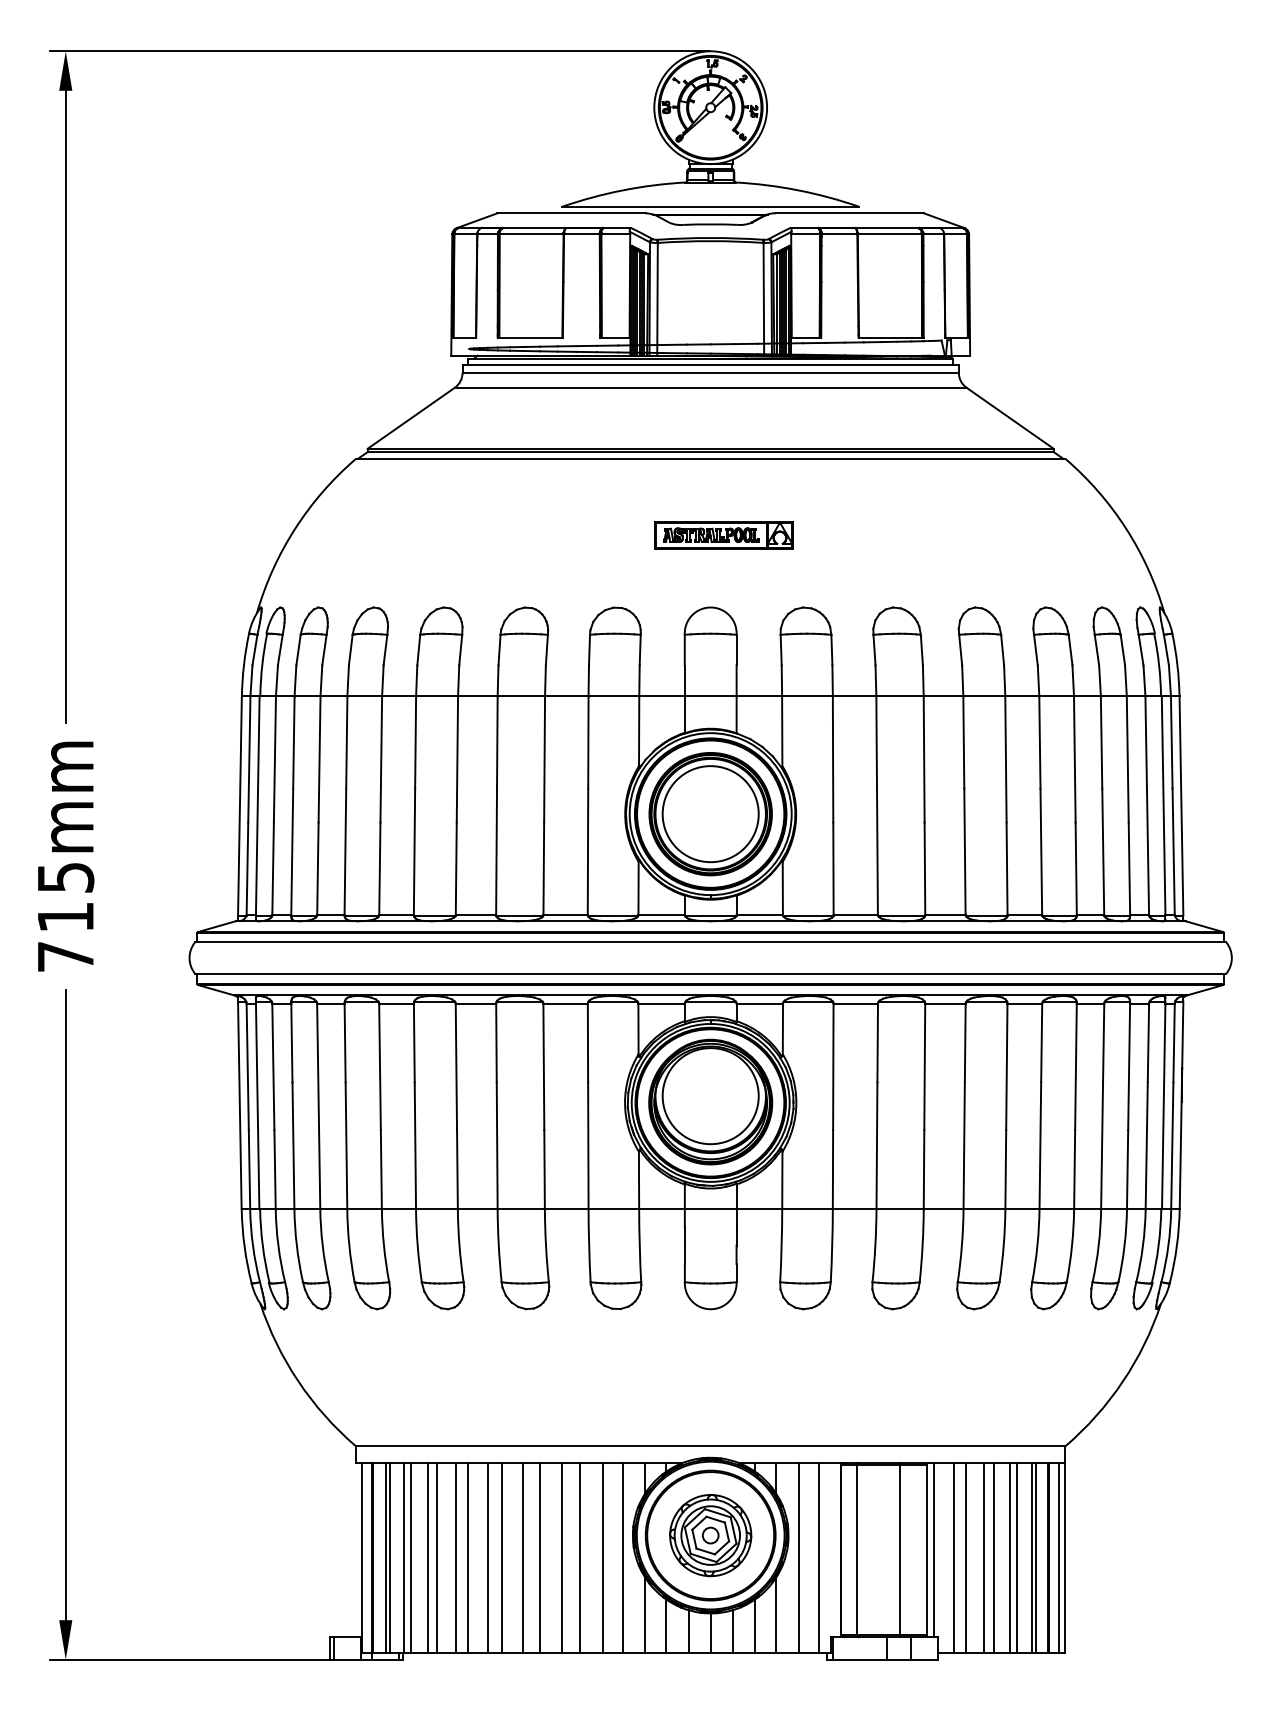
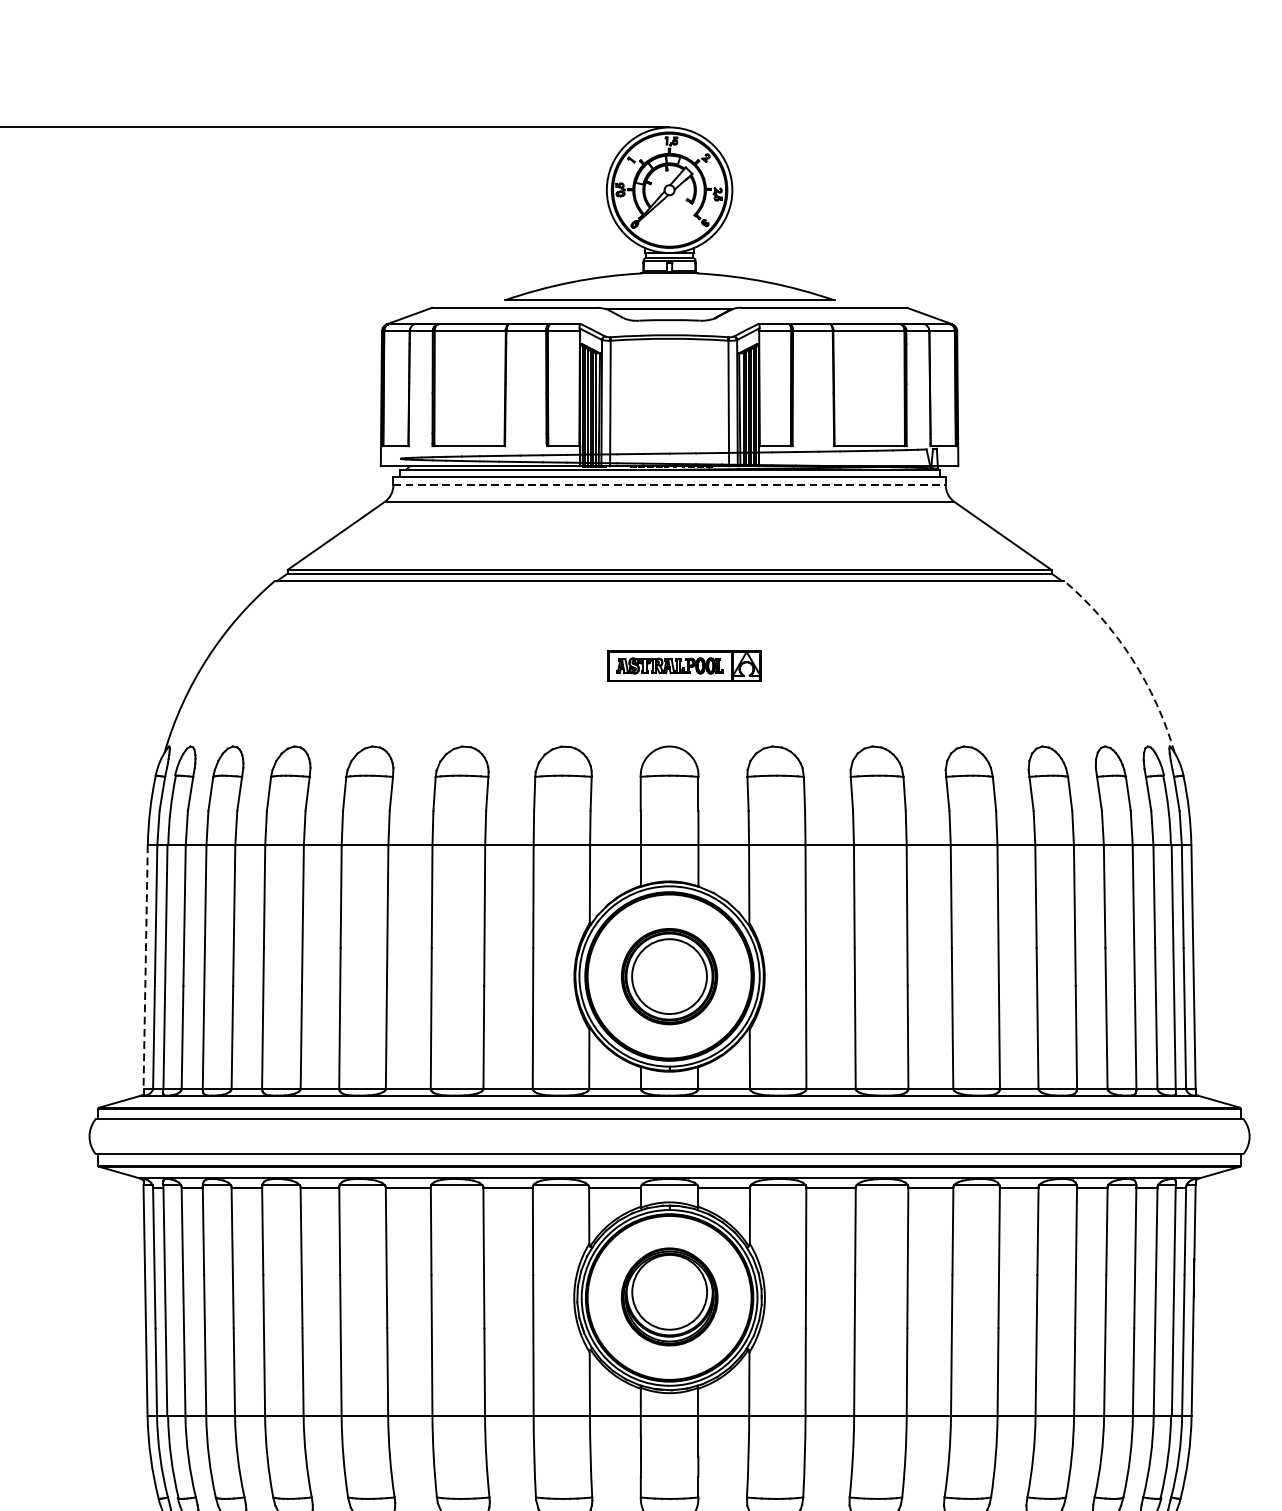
line: (711, 372) -> (670, 484), solid -> dashed
arc: (1126, 528) -> (1132, 658), solid -> dashed
line: (239, 805) -> (145, 966), solid -> dashed
part: (710, 814) -> (669, 976), size x0.7
part: (710, 1101) -> (669, 1296), size x0.7

